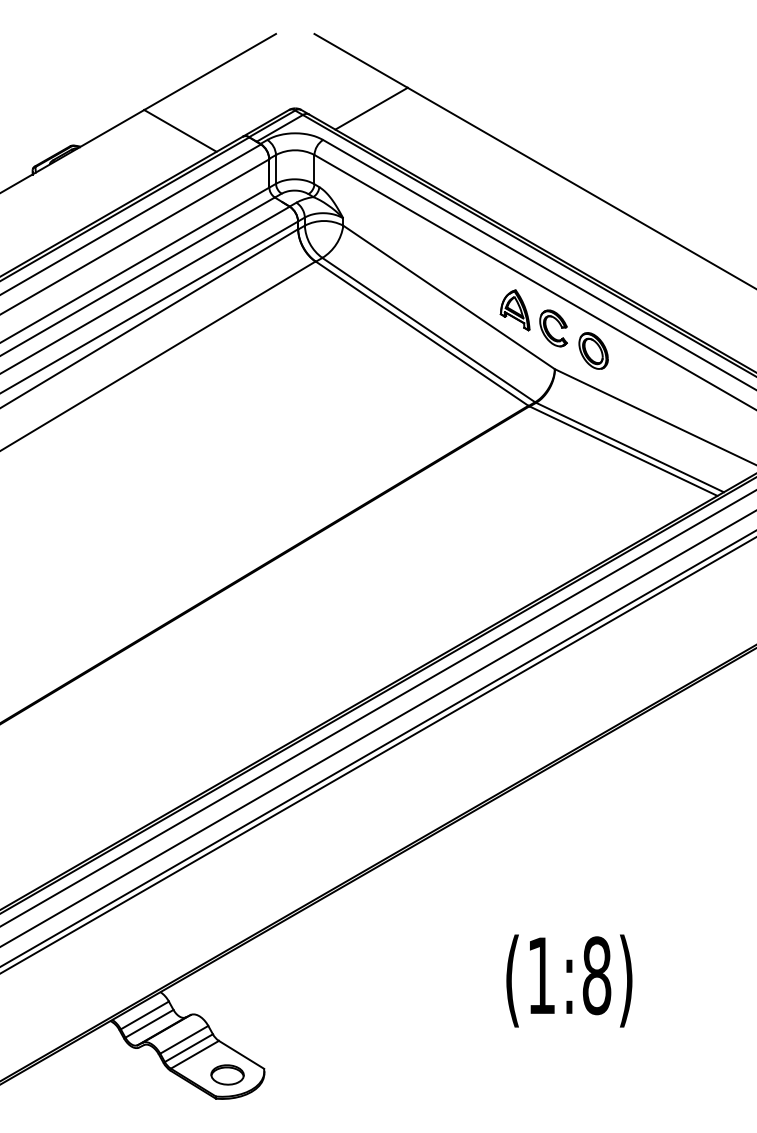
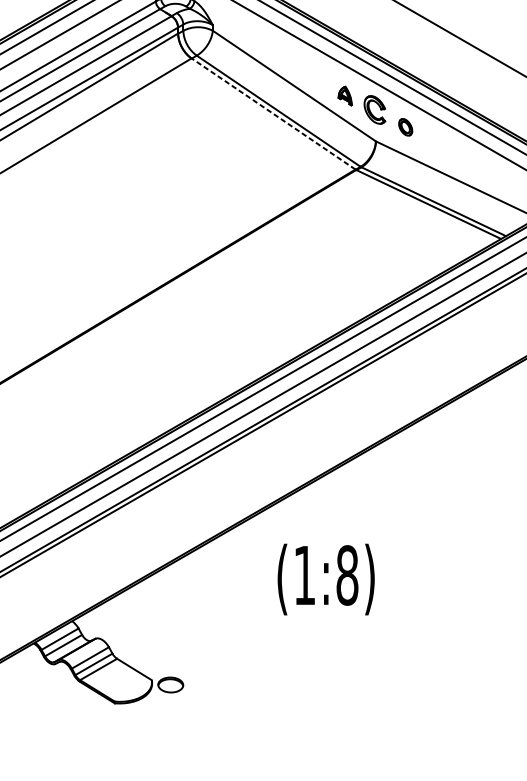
part: (514, 310) -> (344, 96), size x0.6
line: (422, 333) -> (273, 113), solid -> dashed
part: (593, 350) -> (405, 126), size x0.6
text: (569, 980) -> (326, 579), moved
part: (227, 1074) -> (170, 684), moved

